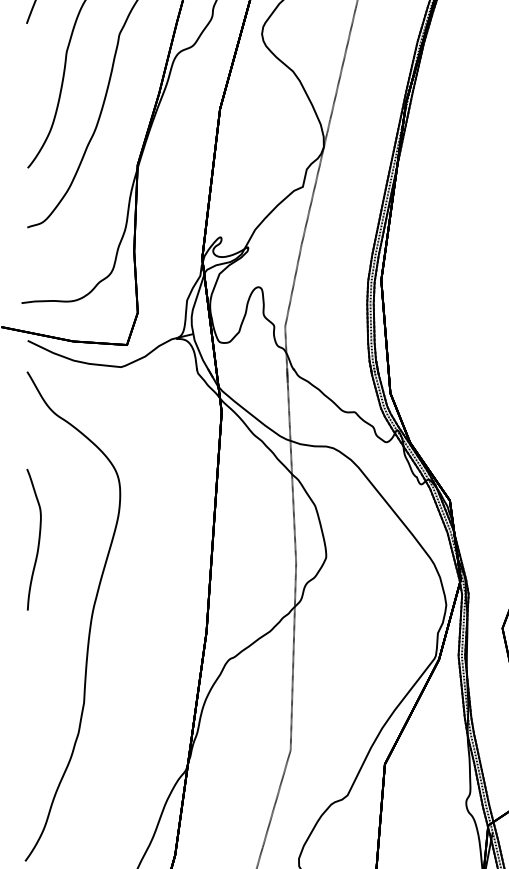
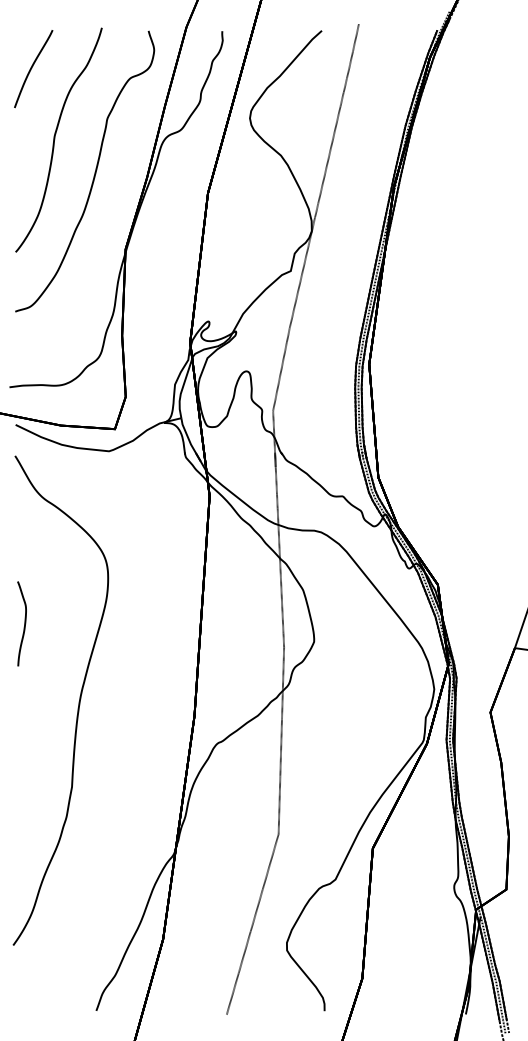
part: (33, 539) -> (21, 623), size x0.6

